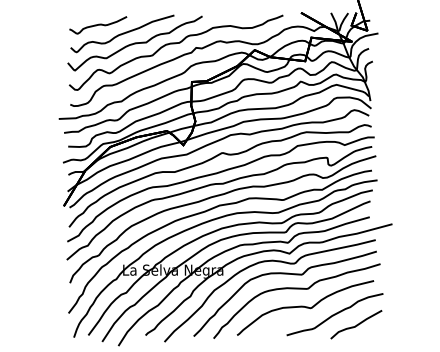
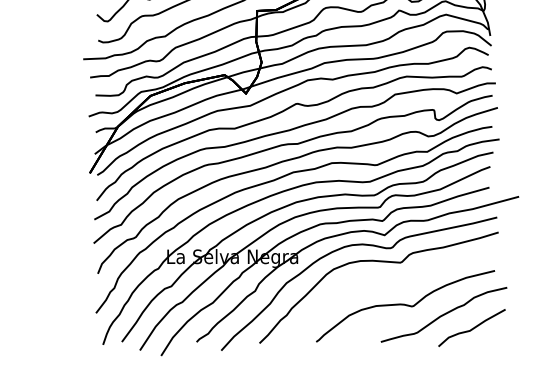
curve: (296, 289) -> (393, 282), removed

